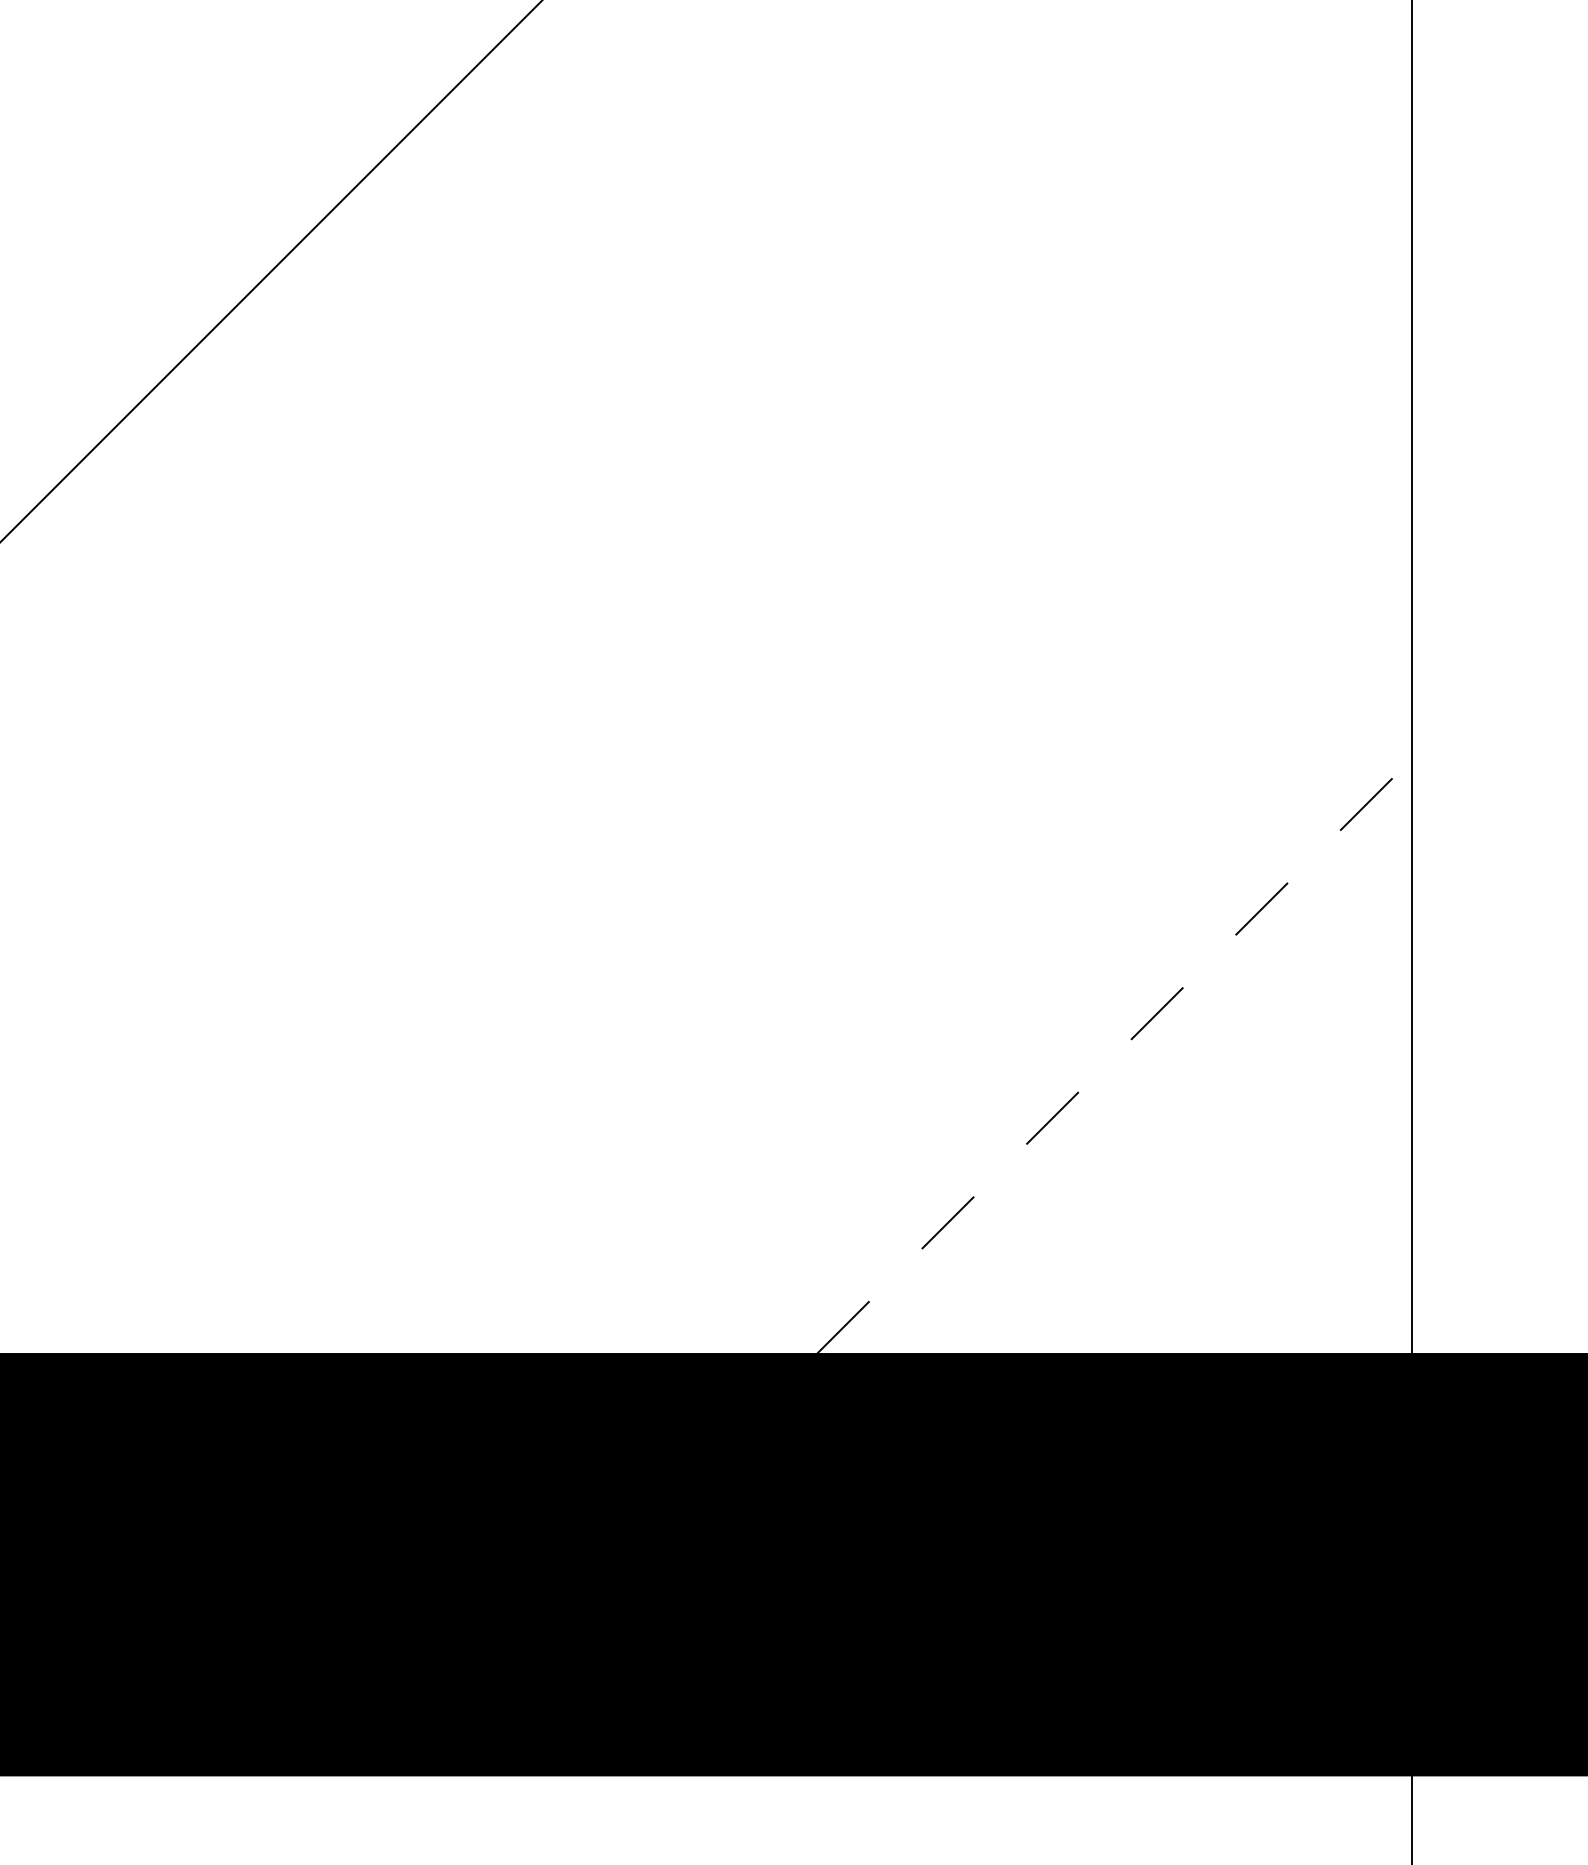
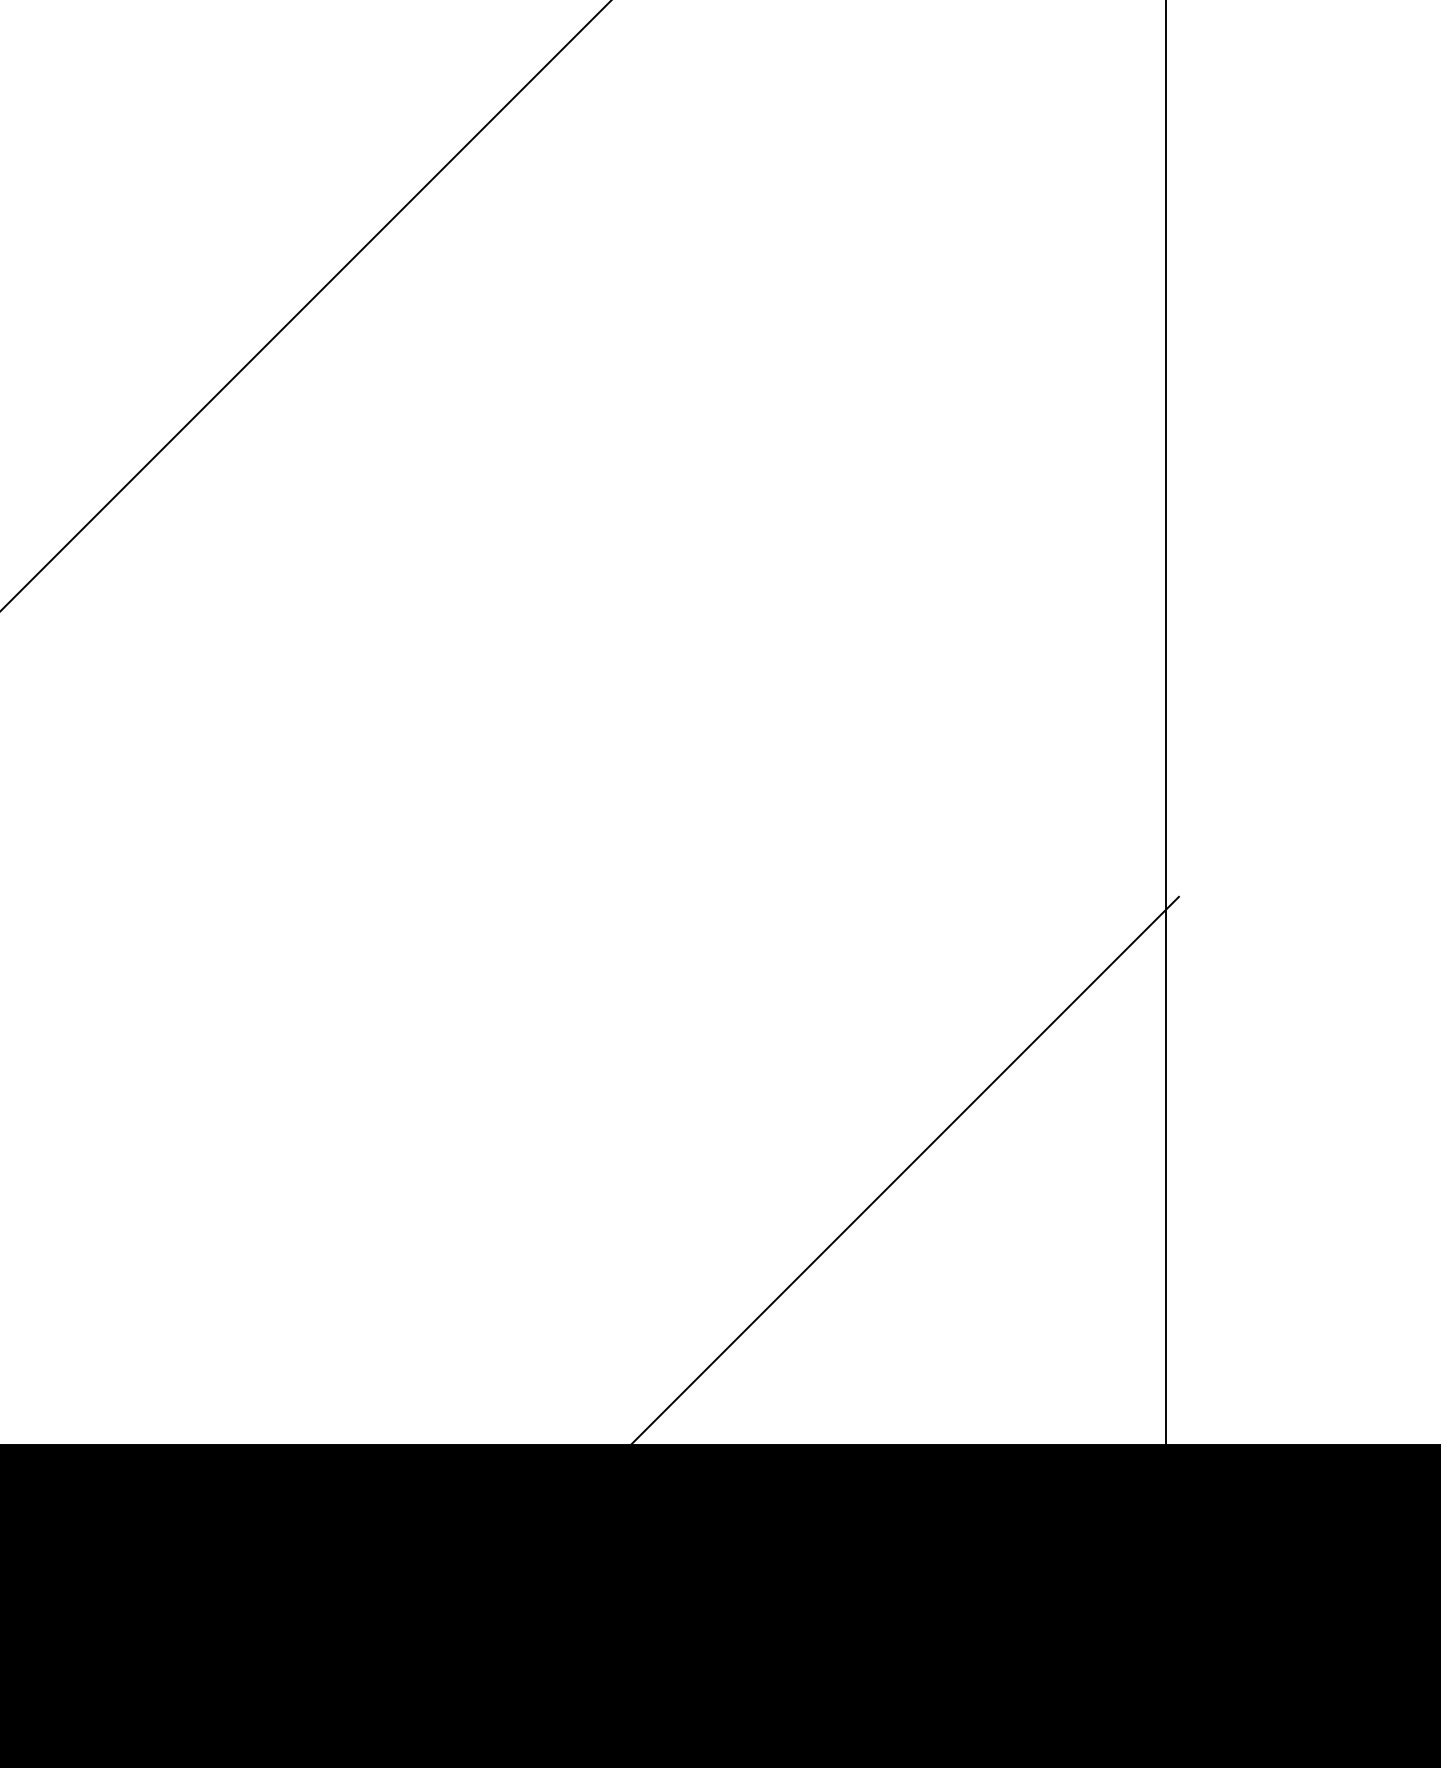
line: (1122, 1048) -> (905, 1170), dashed -> solid

